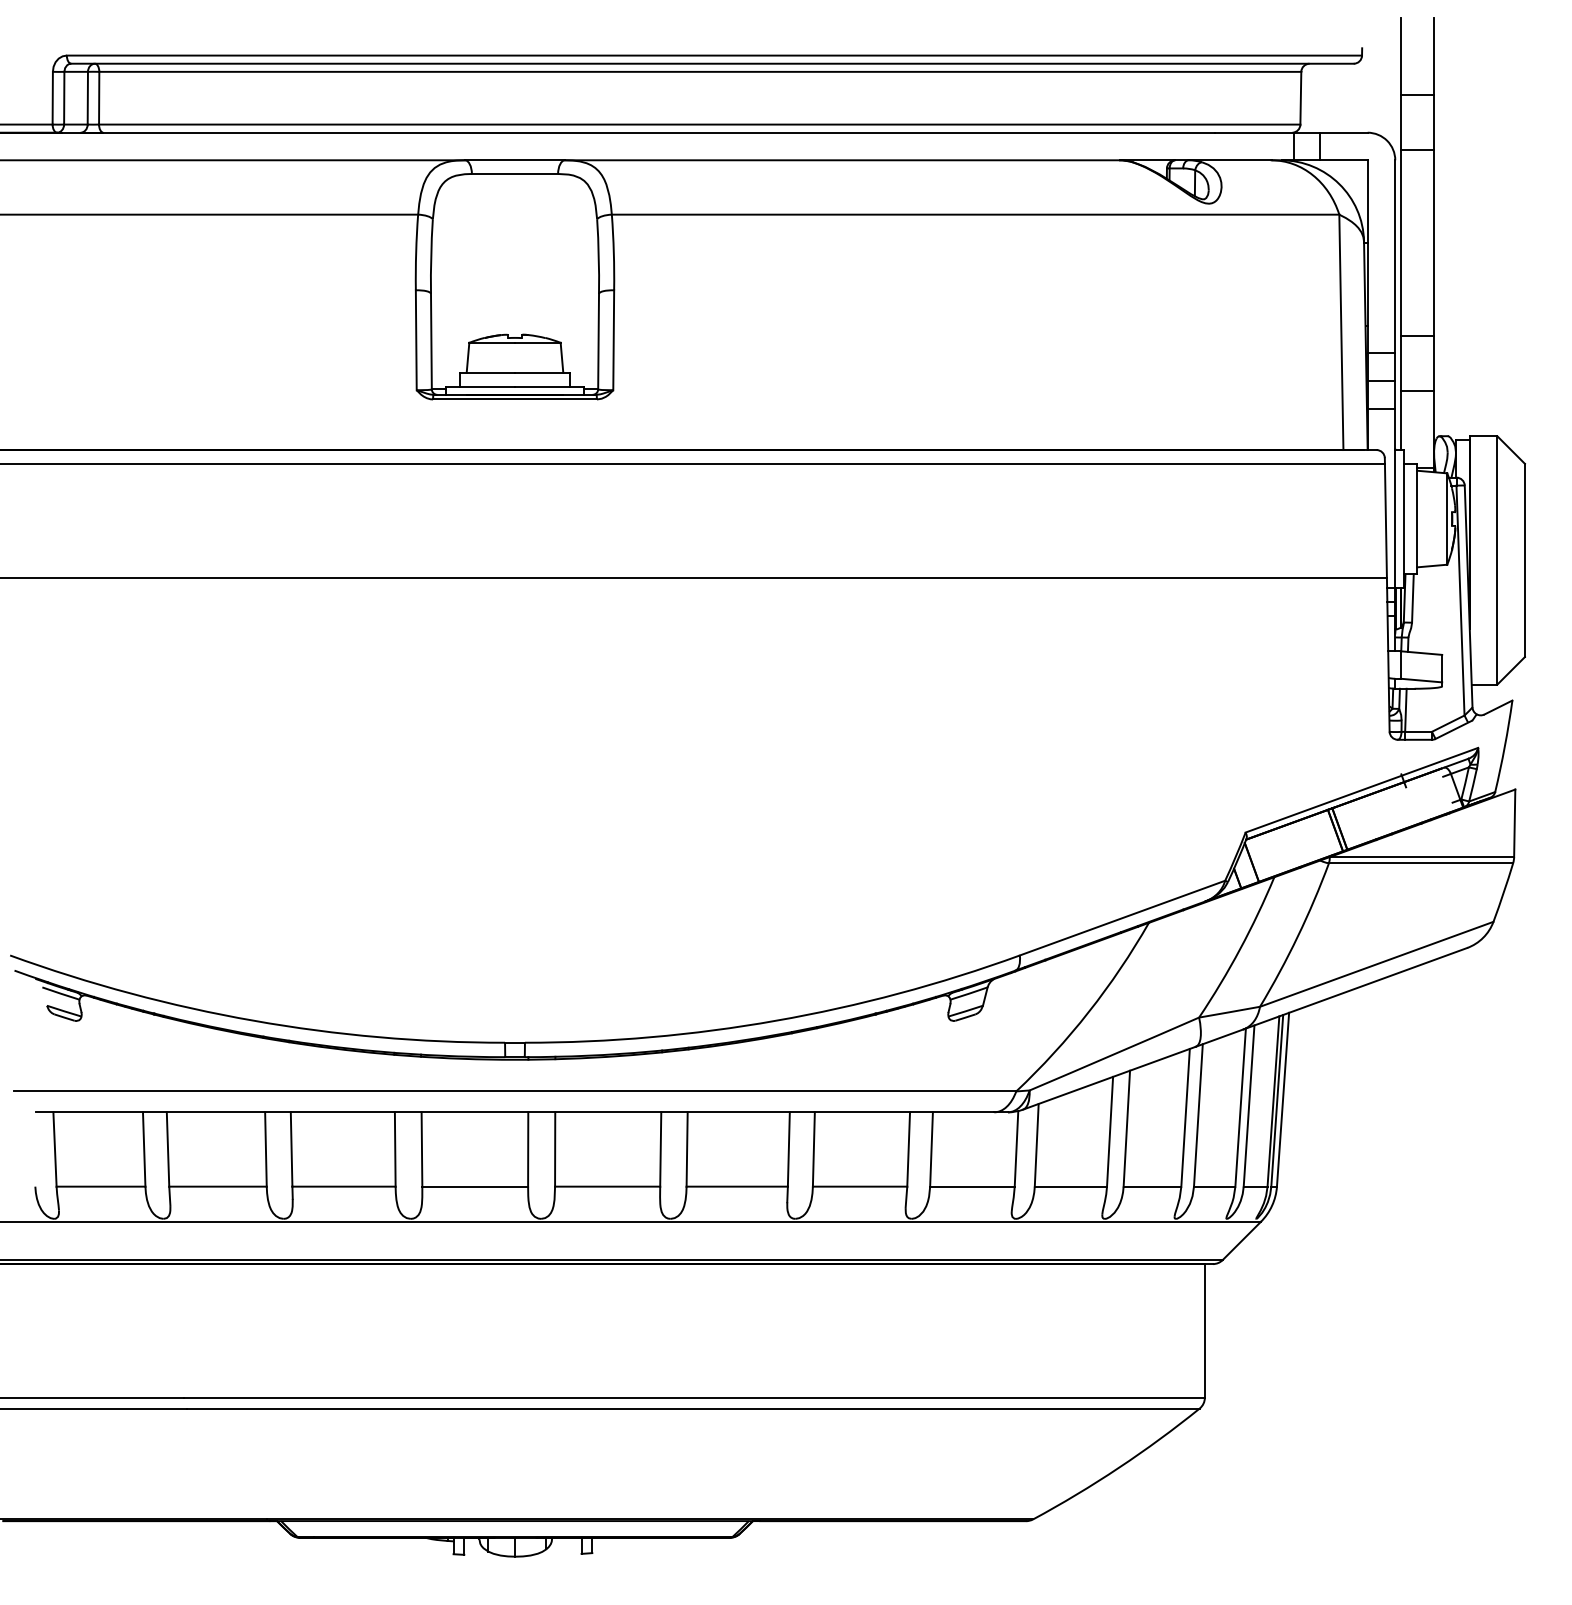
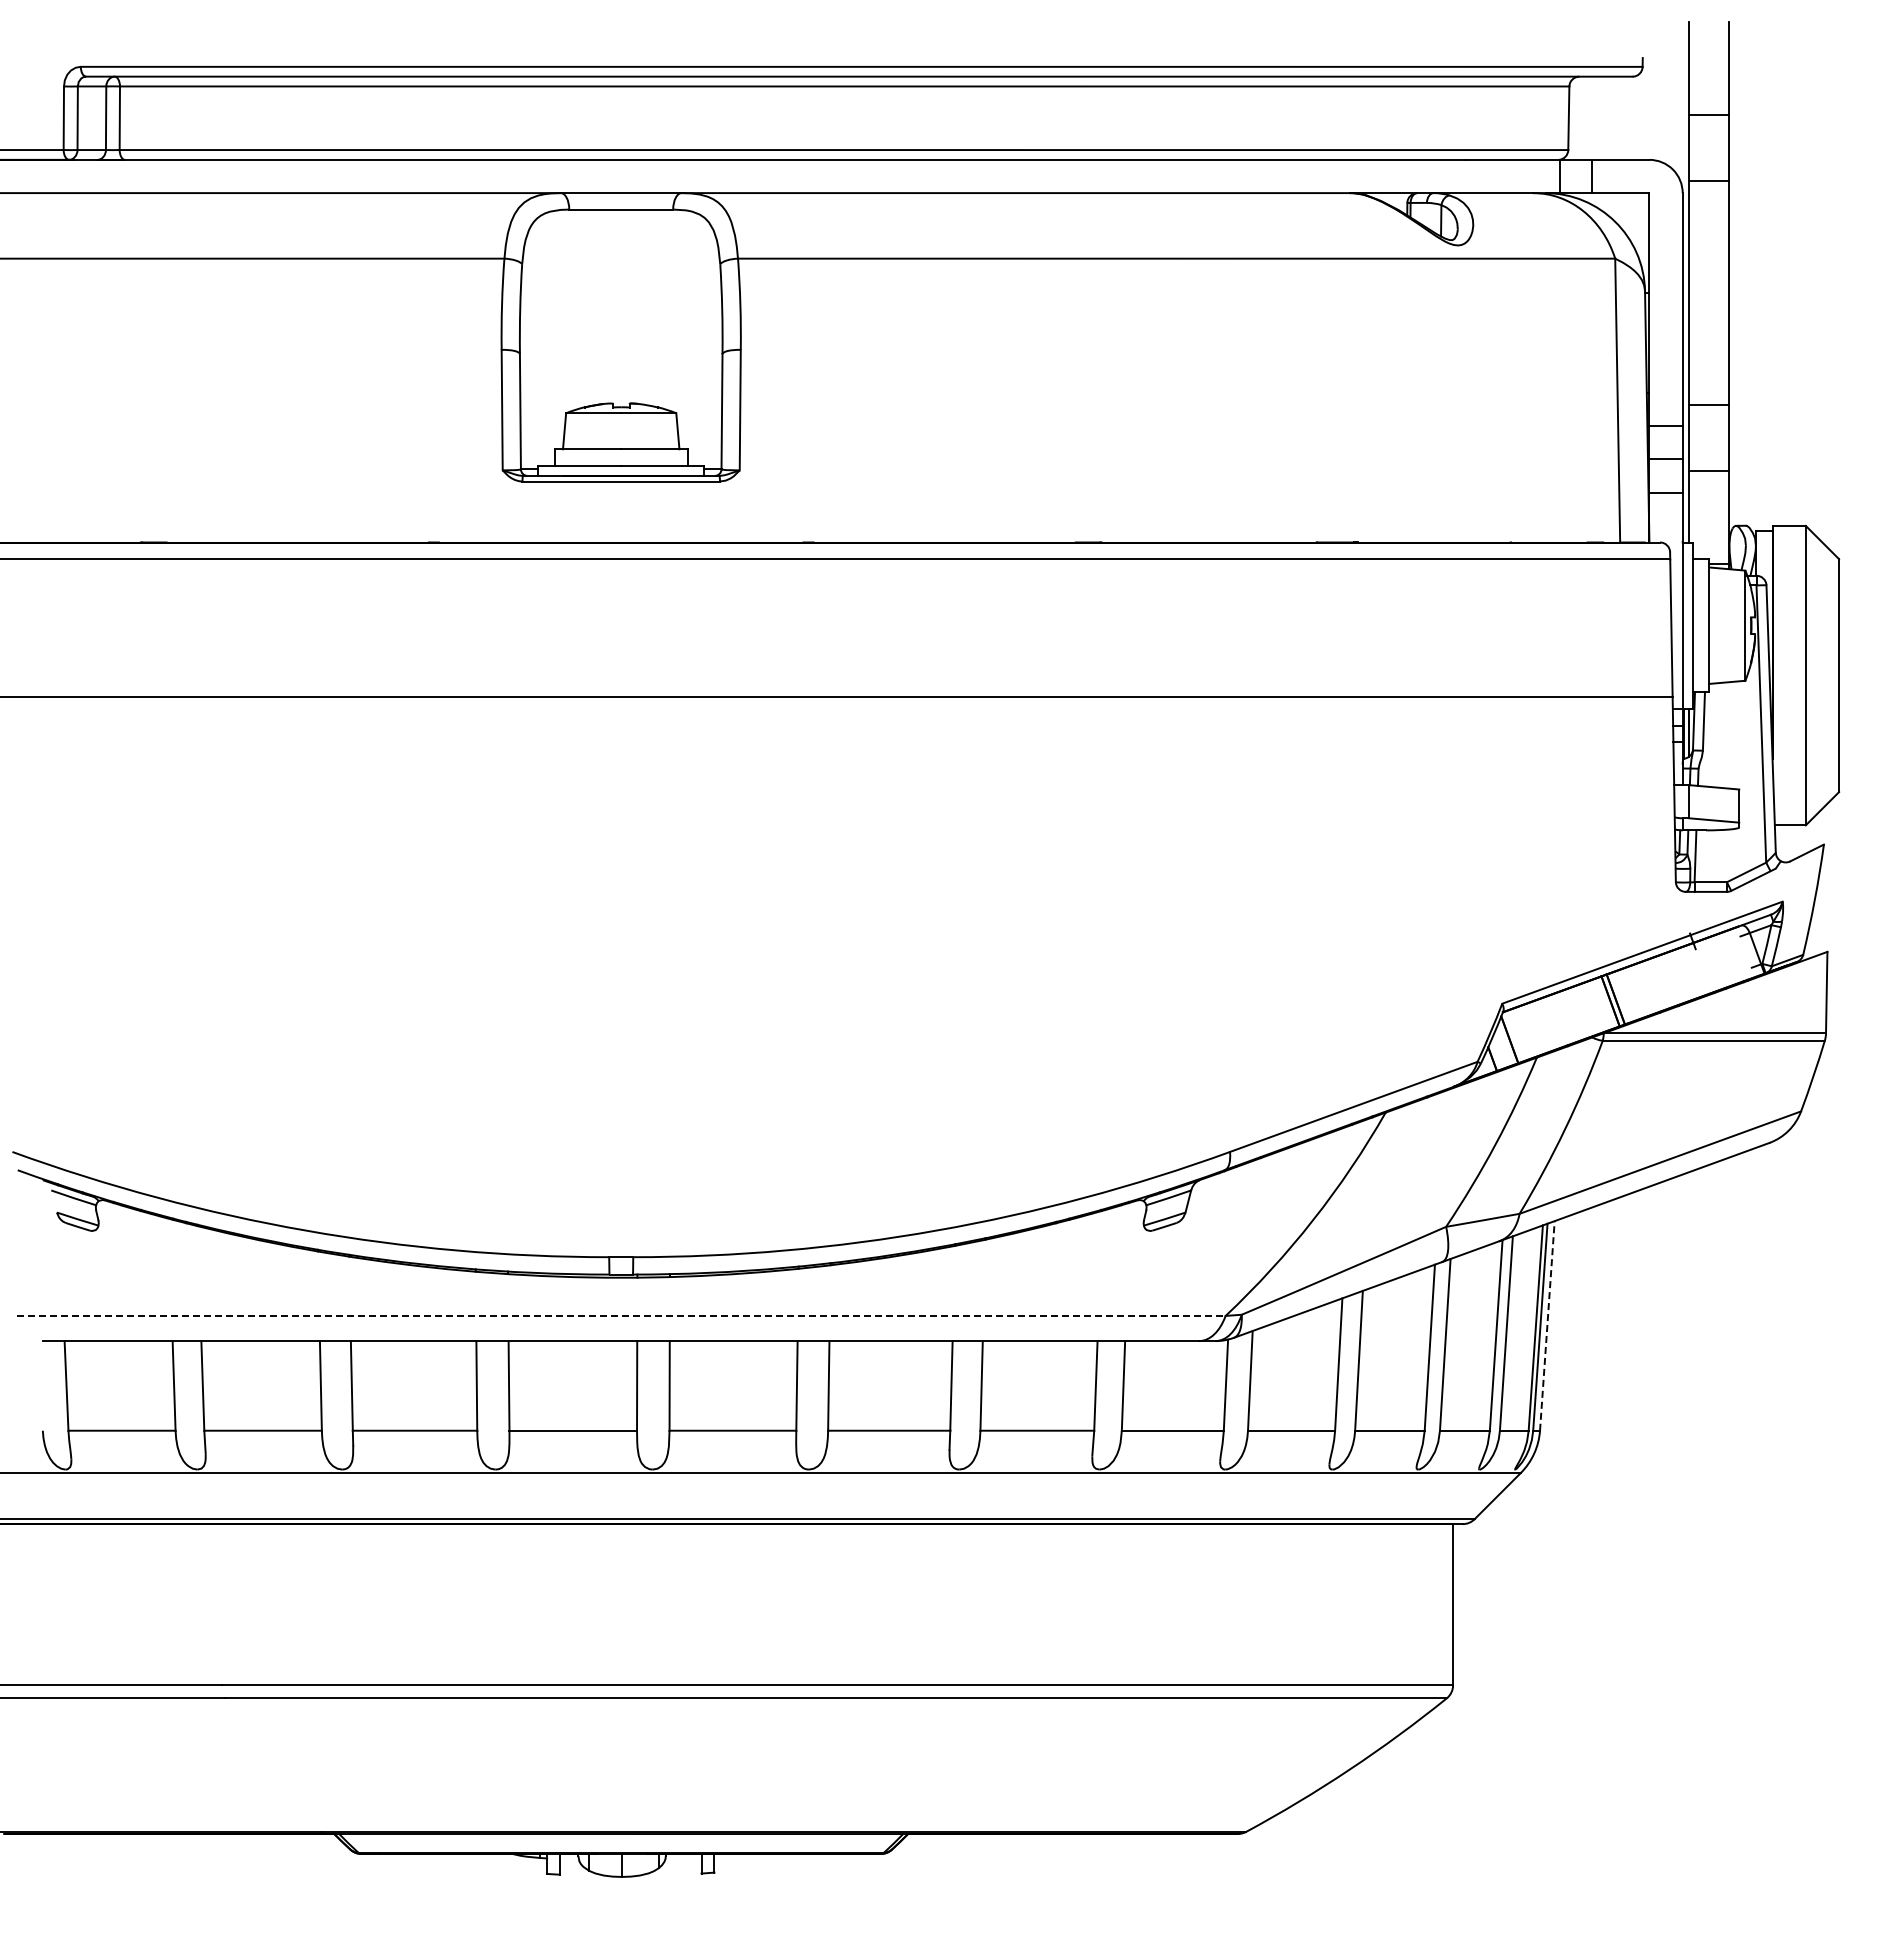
line: (515, 1091) -> (621, 1315), solid -> dashed
line: (1283, 1099) -> (1547, 1325), solid -> dashed

